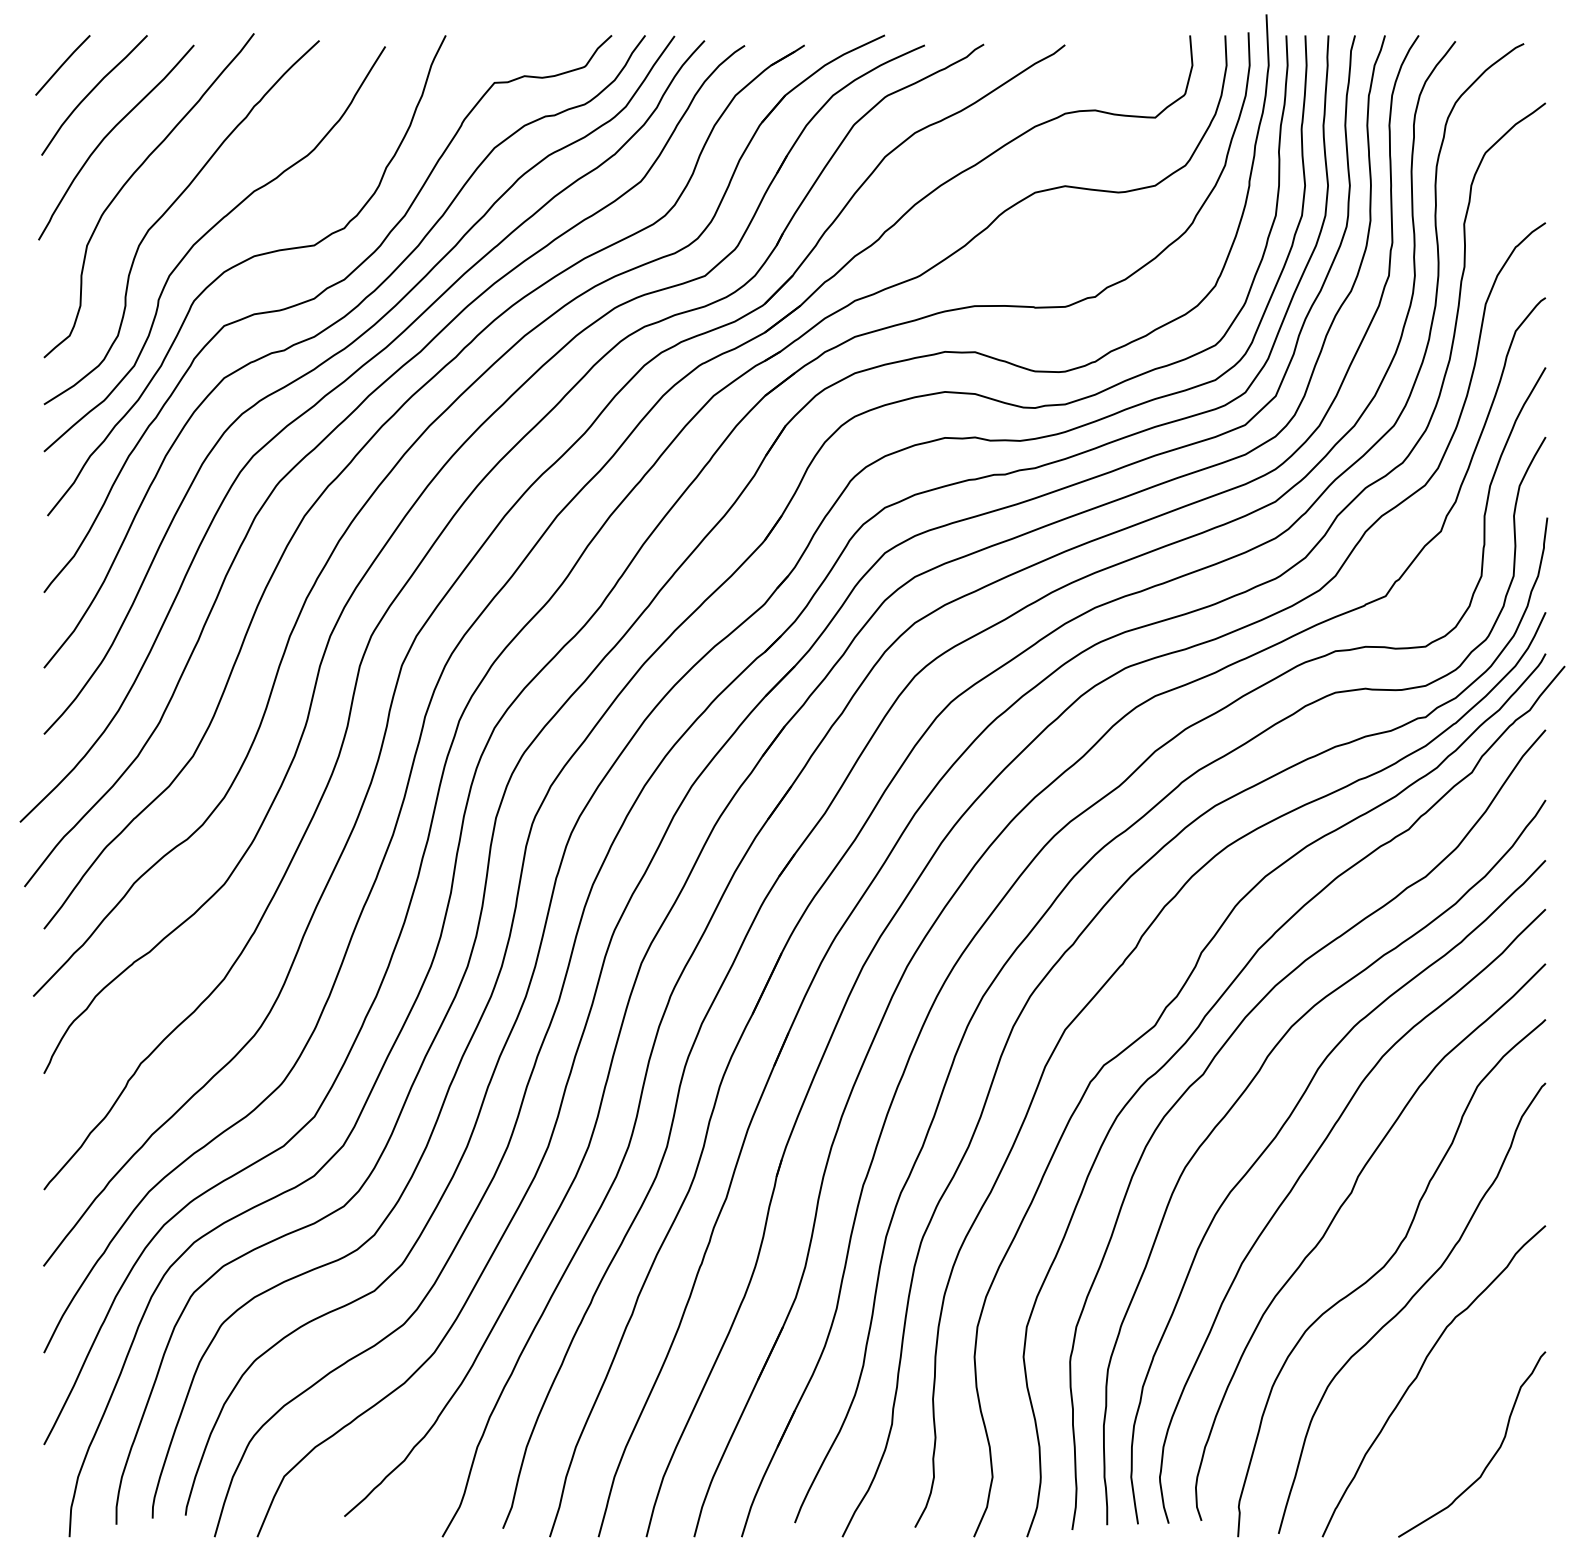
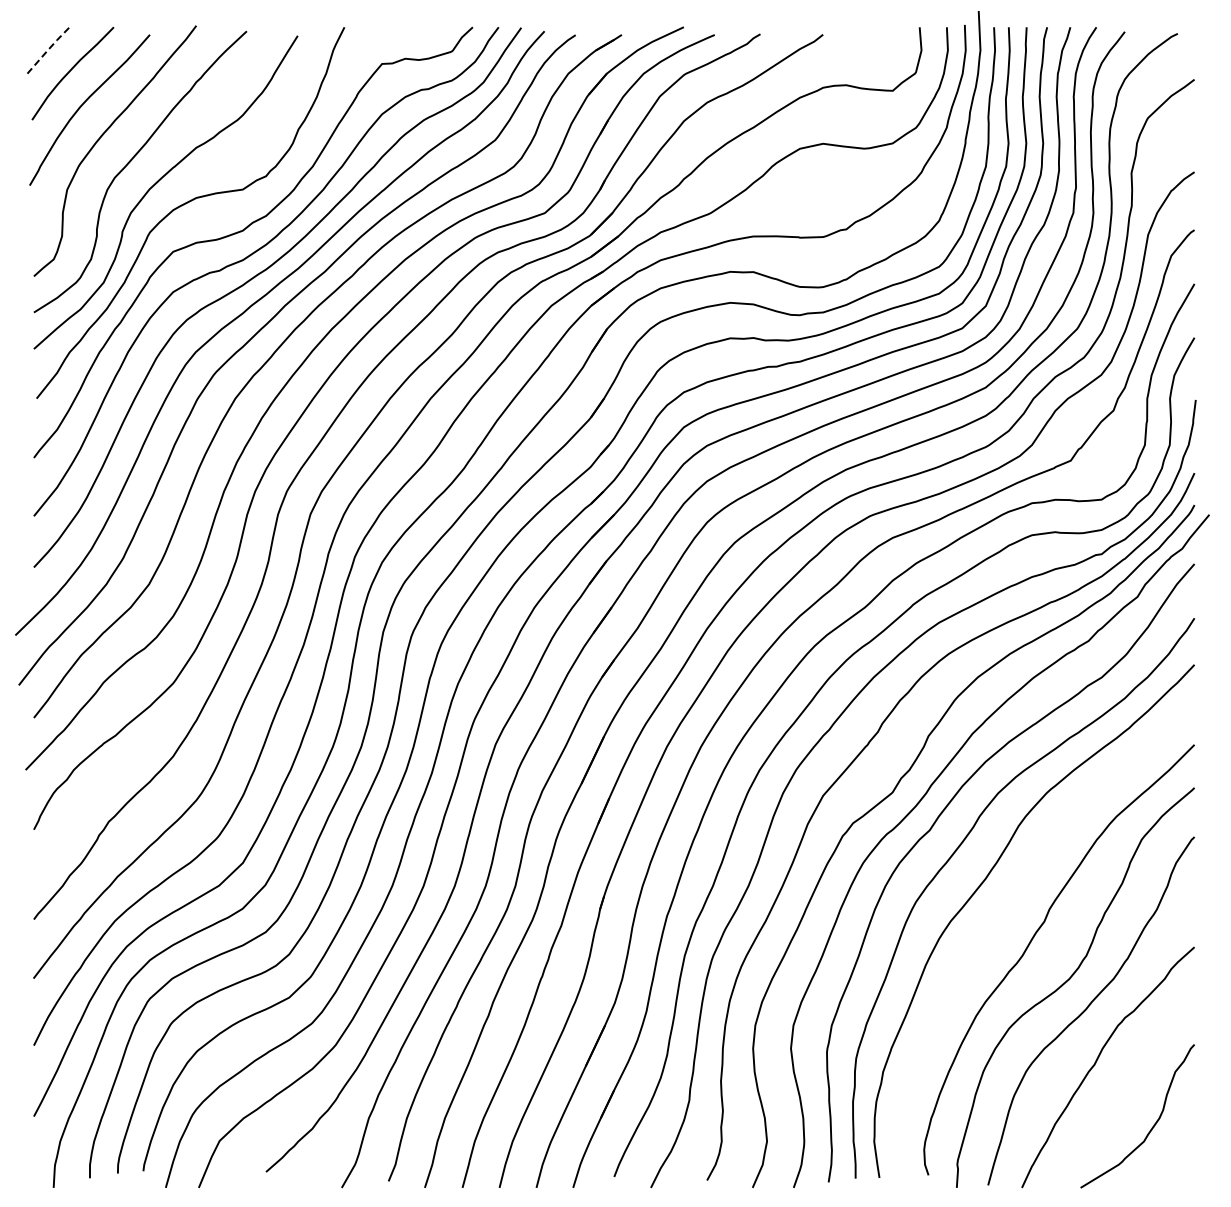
line: (62, 64) -> (48, 49), solid -> dashed
curve: (1295, 1185) -> (1001, 916), removed

